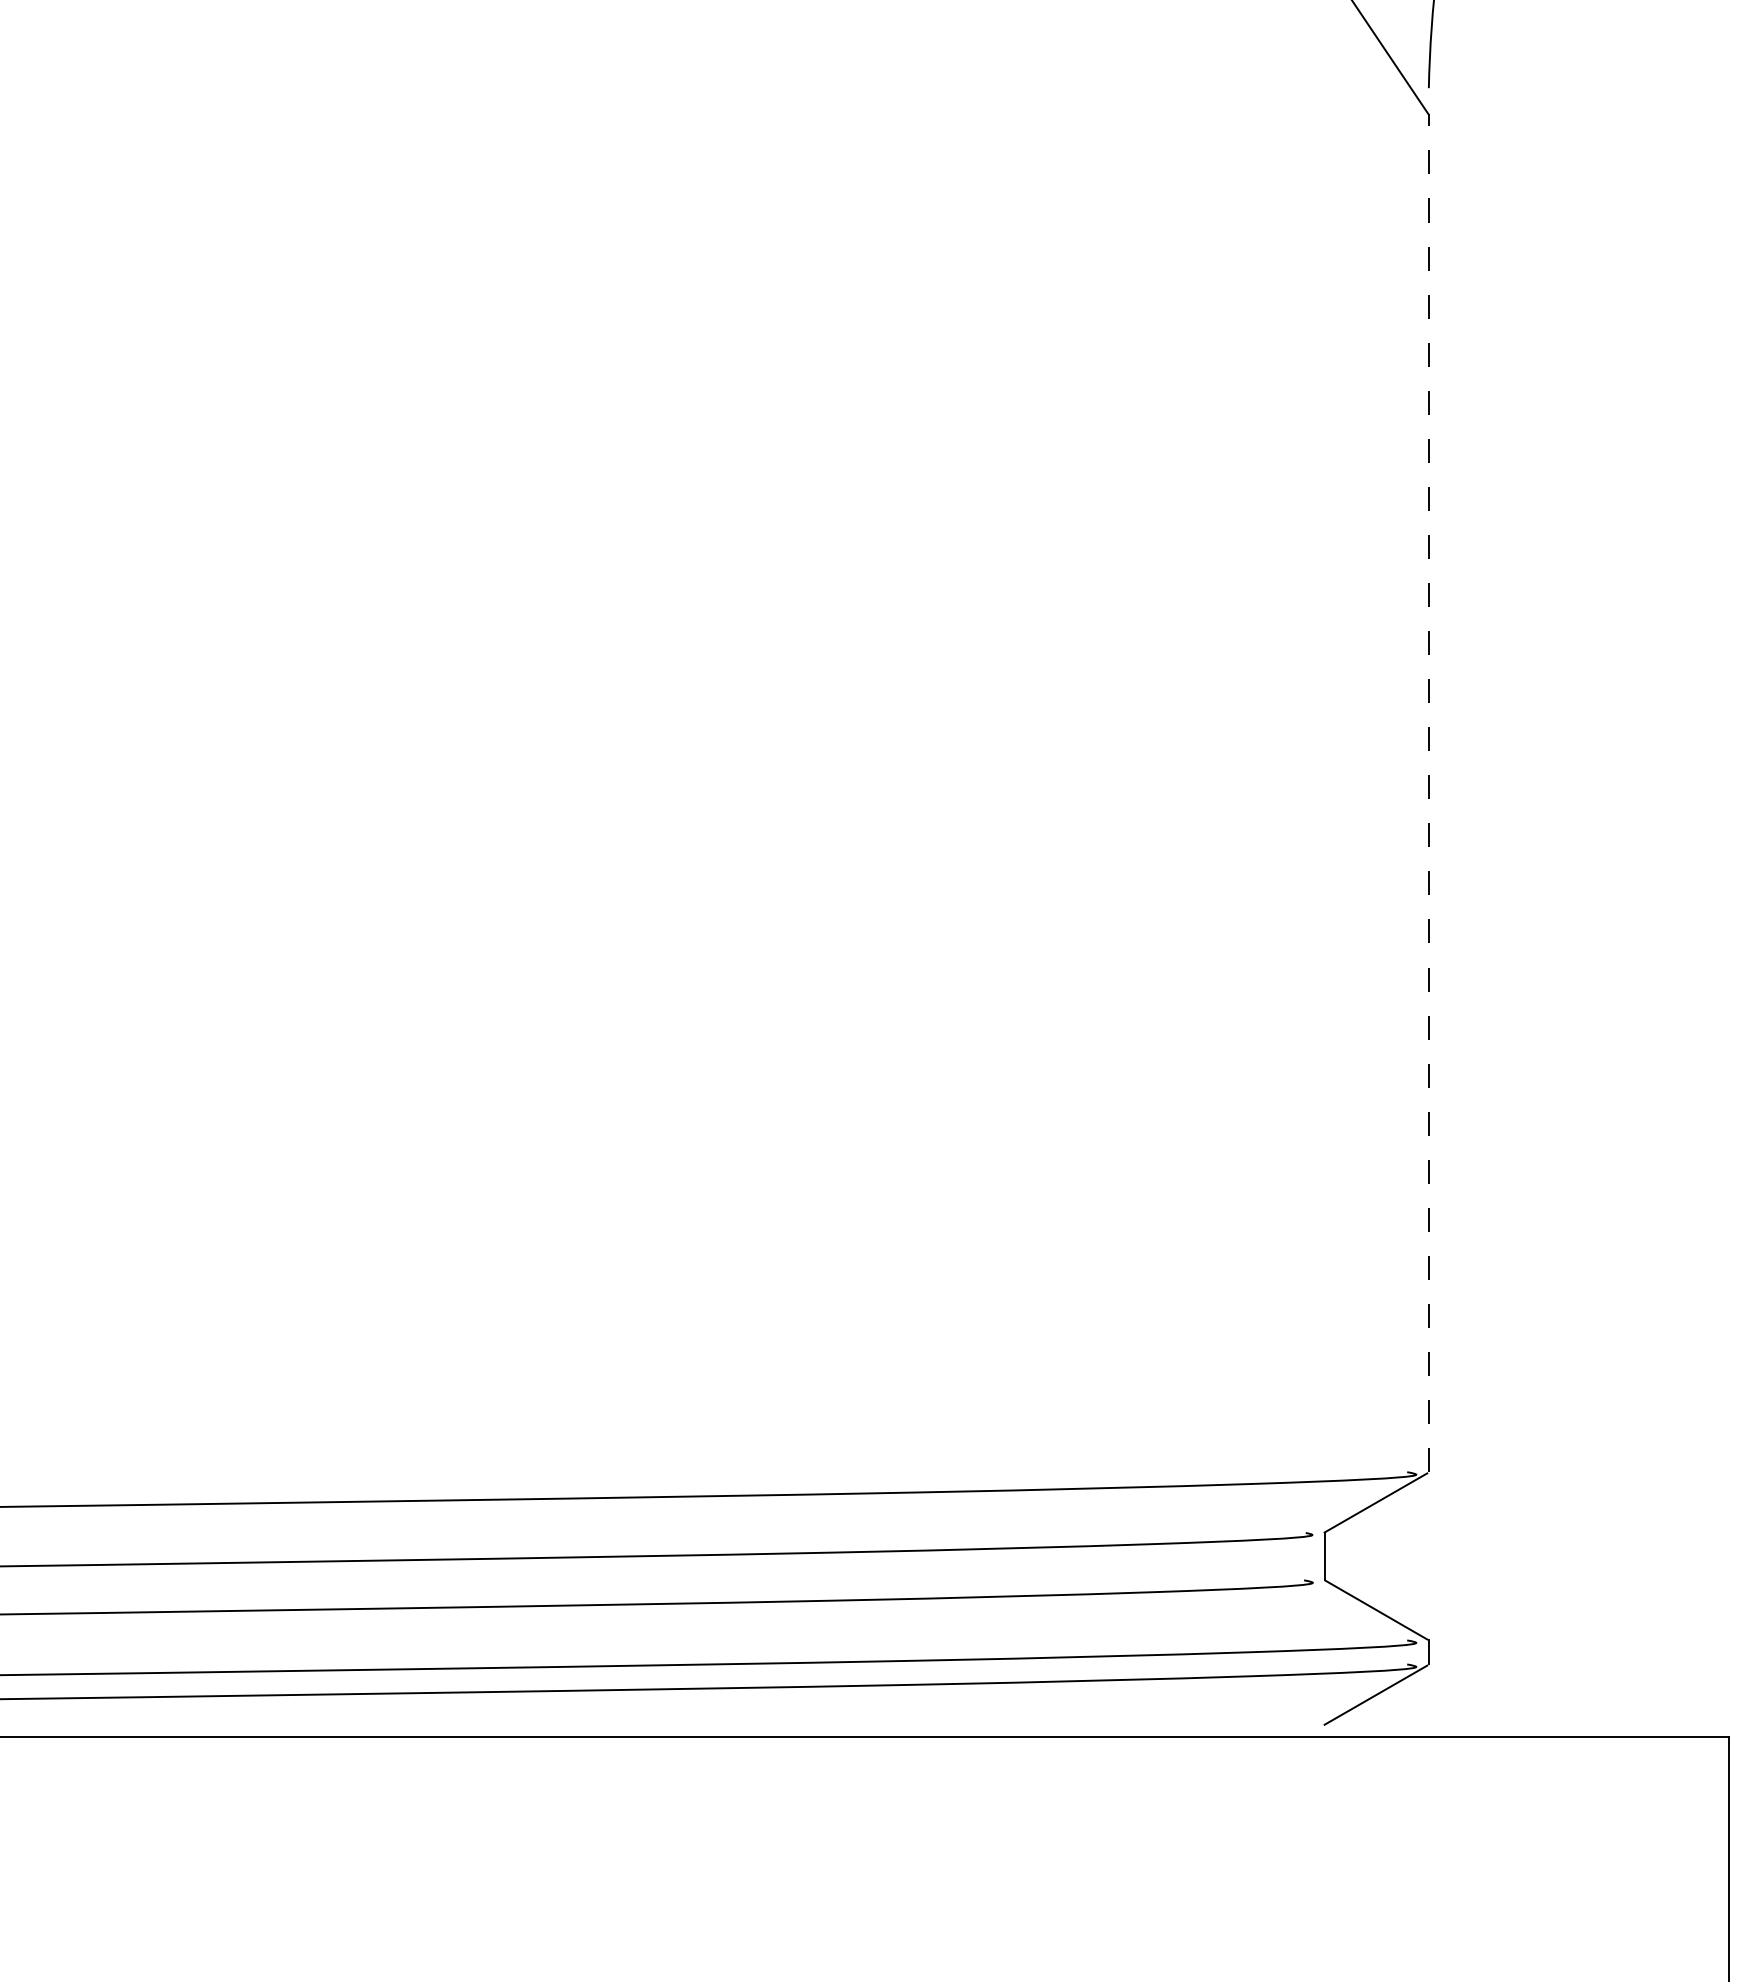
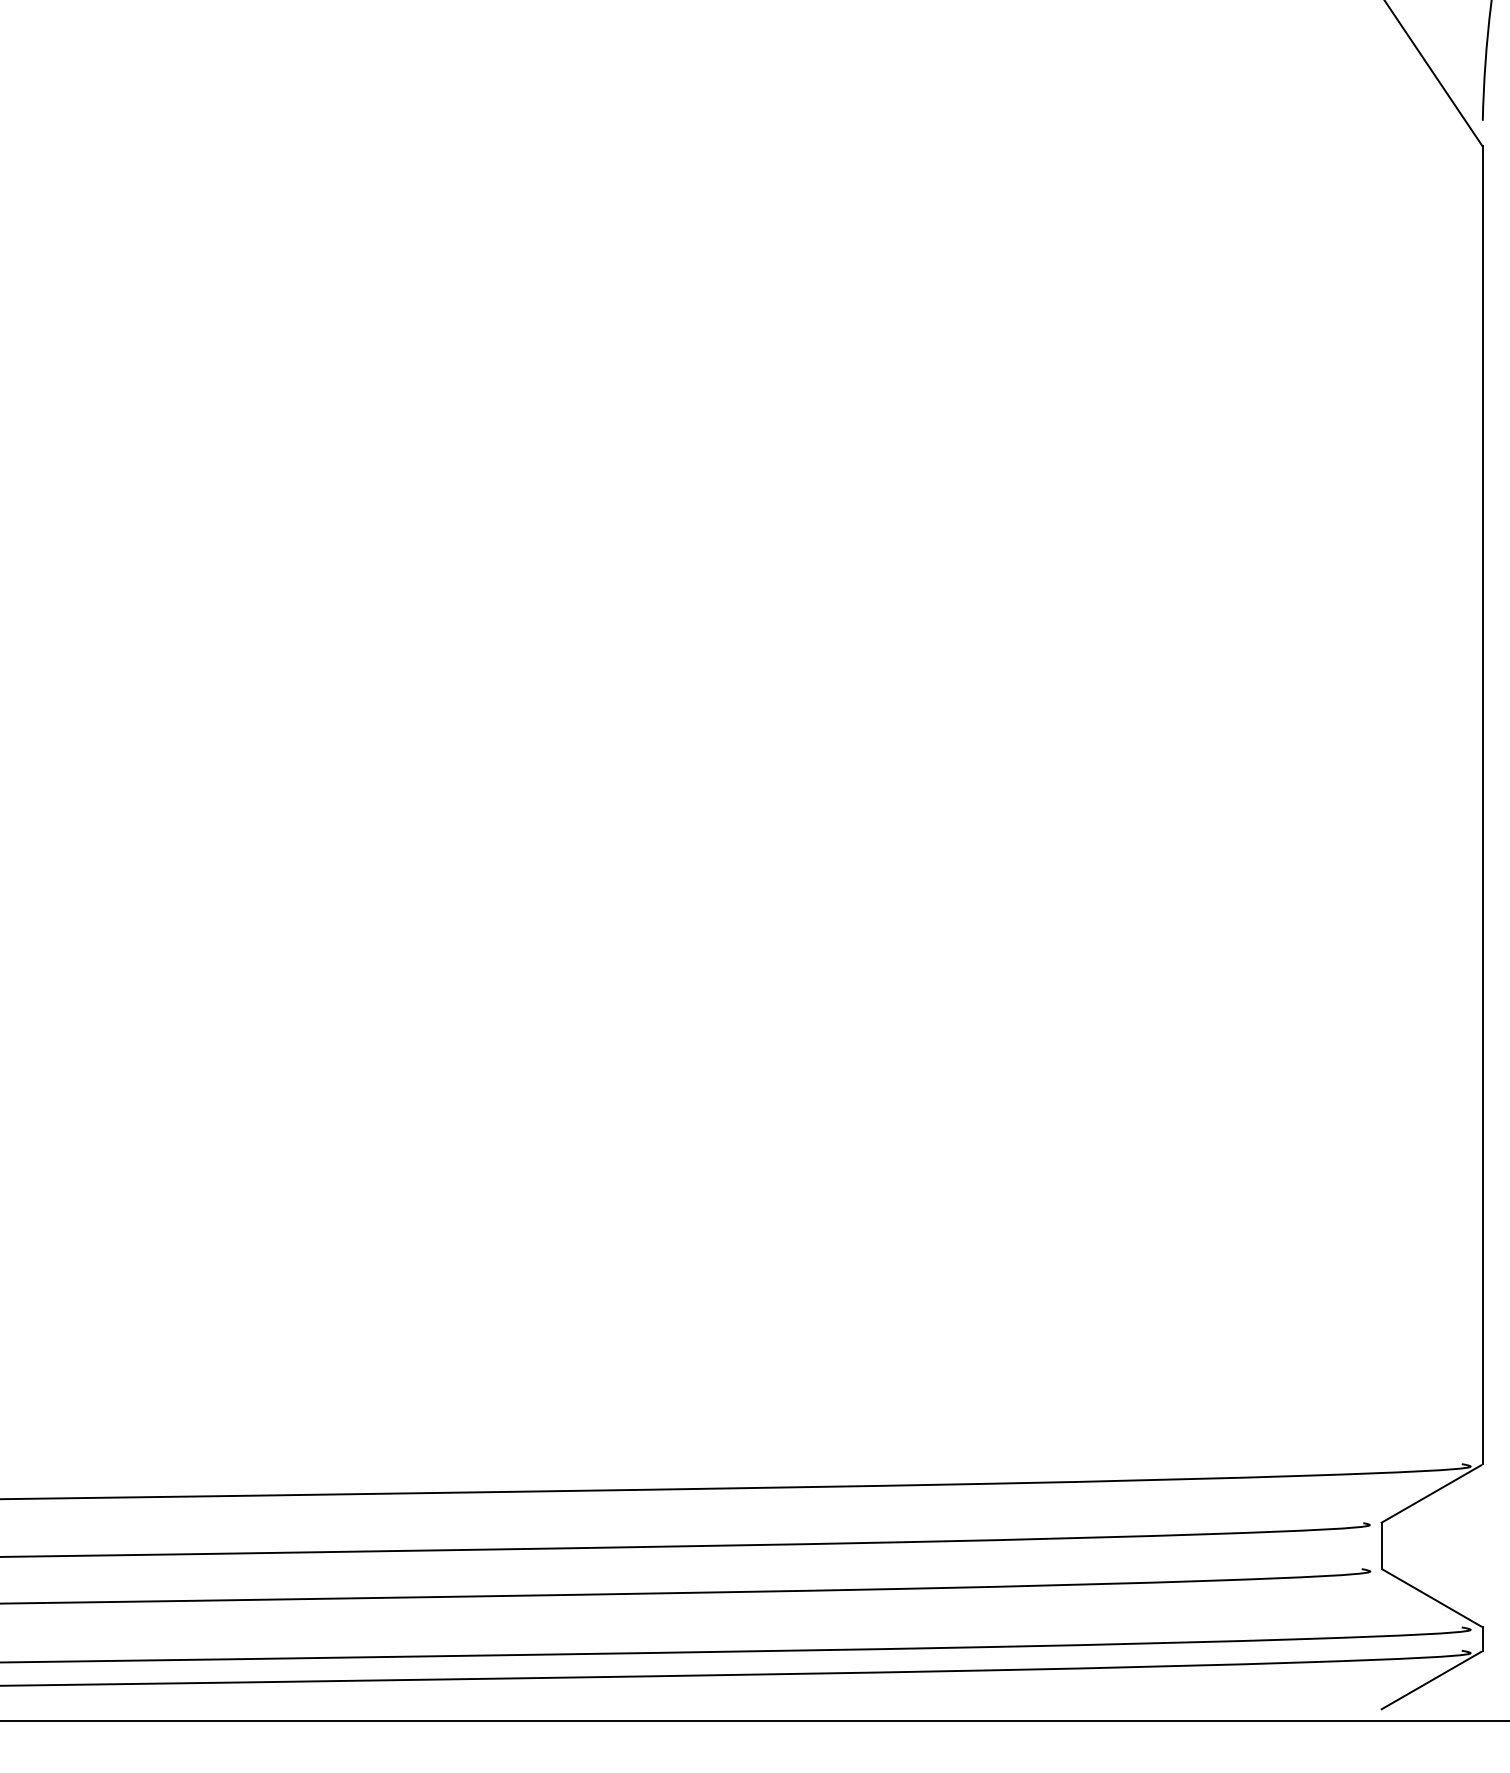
line: (1428, 793) -> (1482, 805), dashed -> solid

